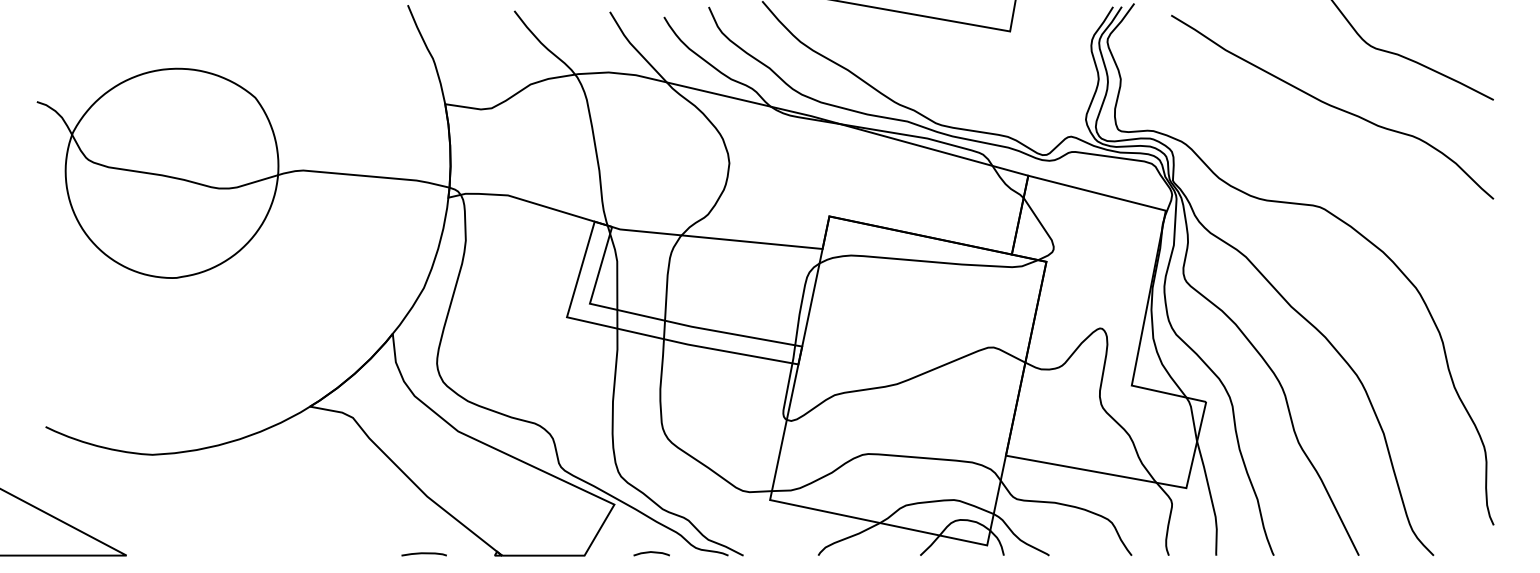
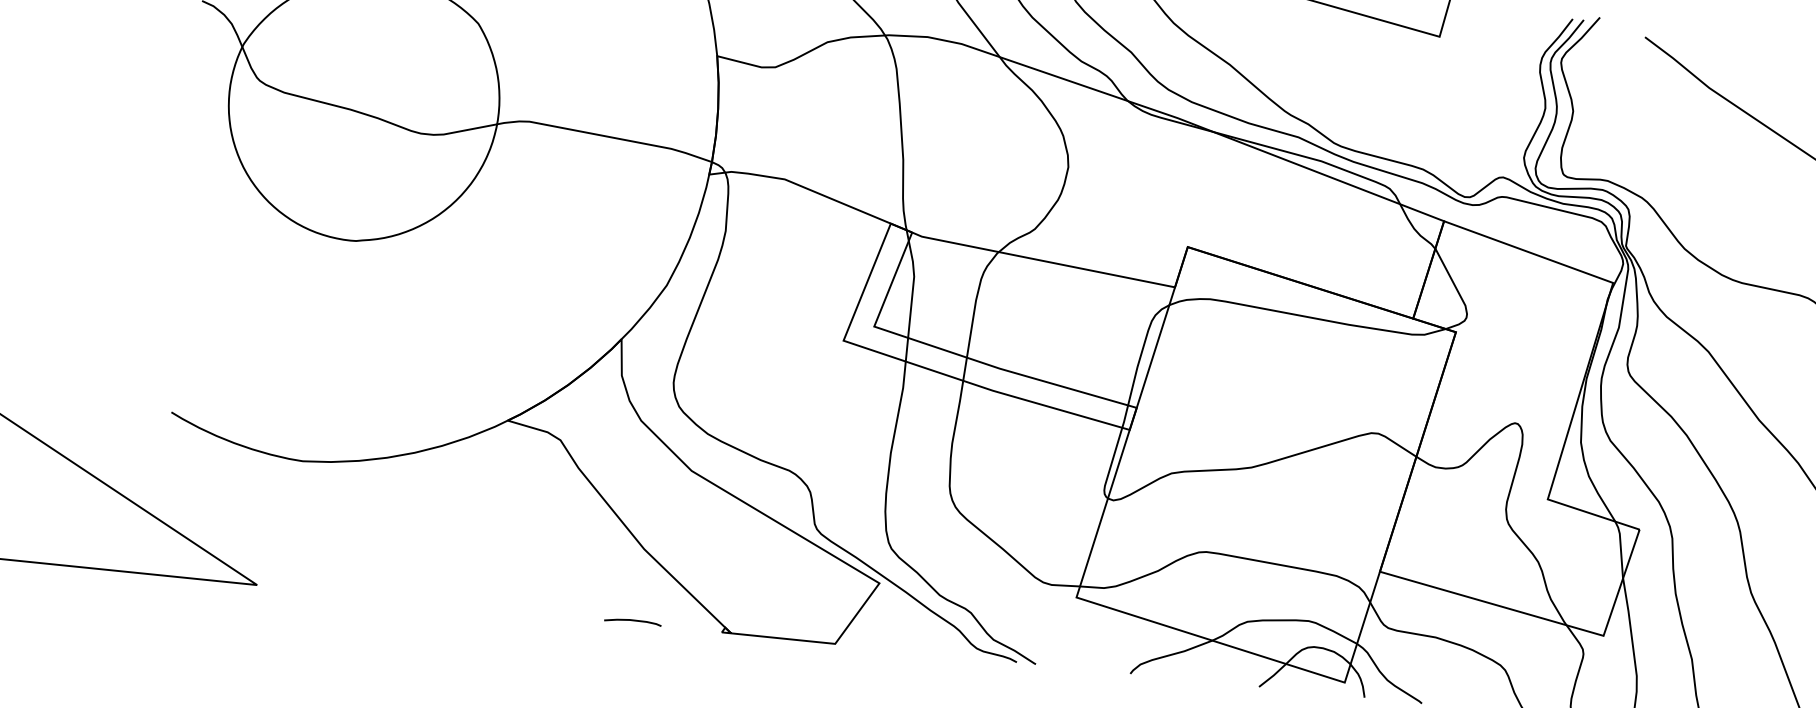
curve: (651, 552) -> (920, 648), removed

